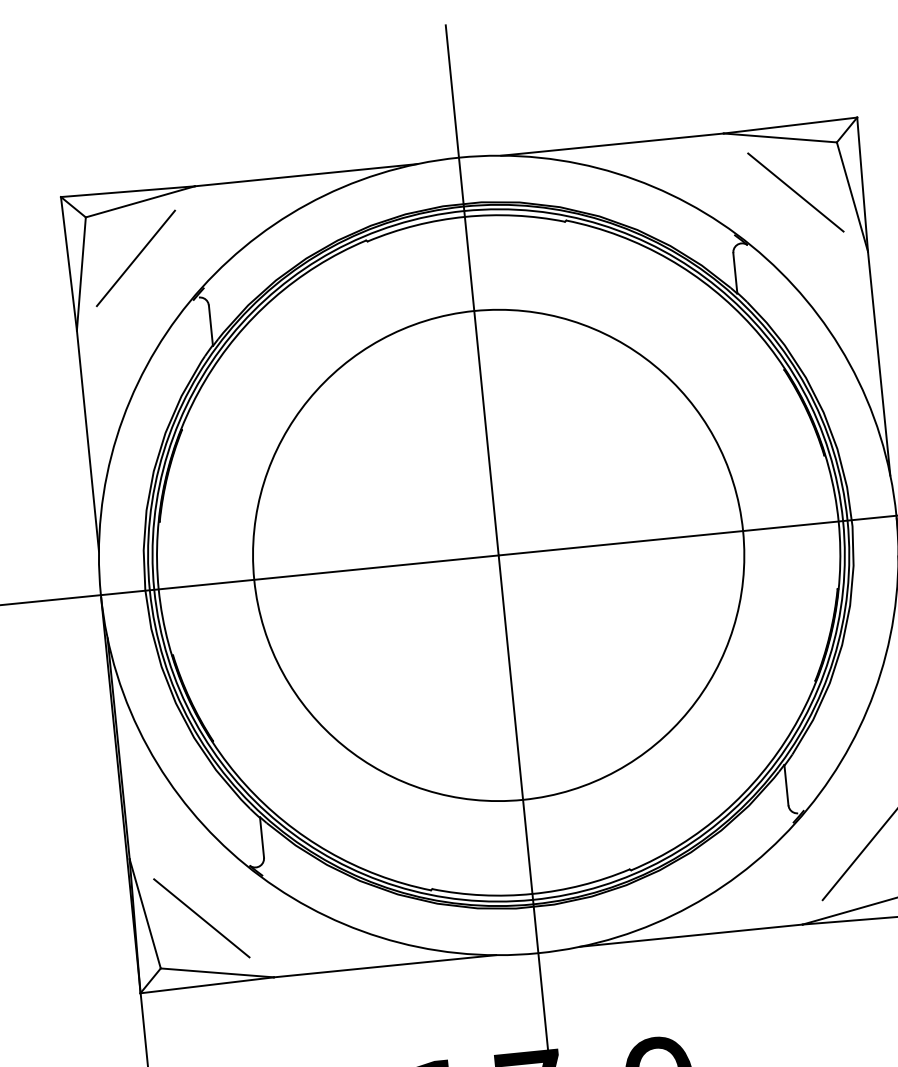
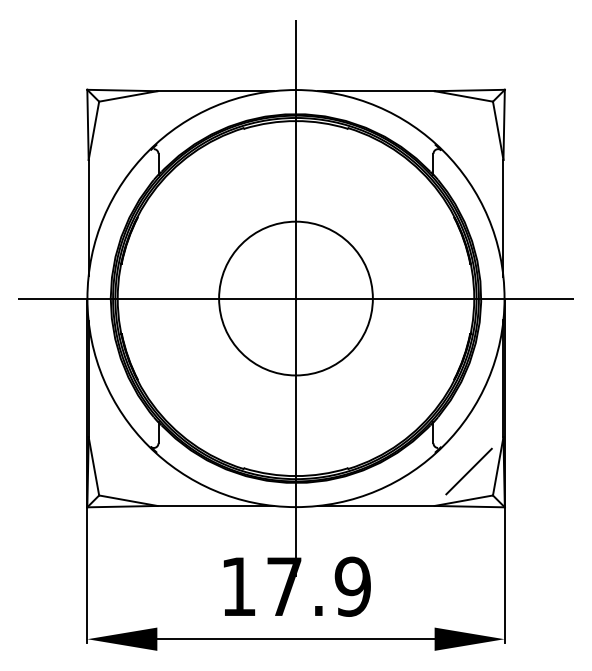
line: (794, 192) -> (468, 125), removed
line: (134, 258) -> (122, 125), removed
circle: (497, 555) -> (295, 298), size x0.6
line: (200, 918) -> (122, 471), removed

